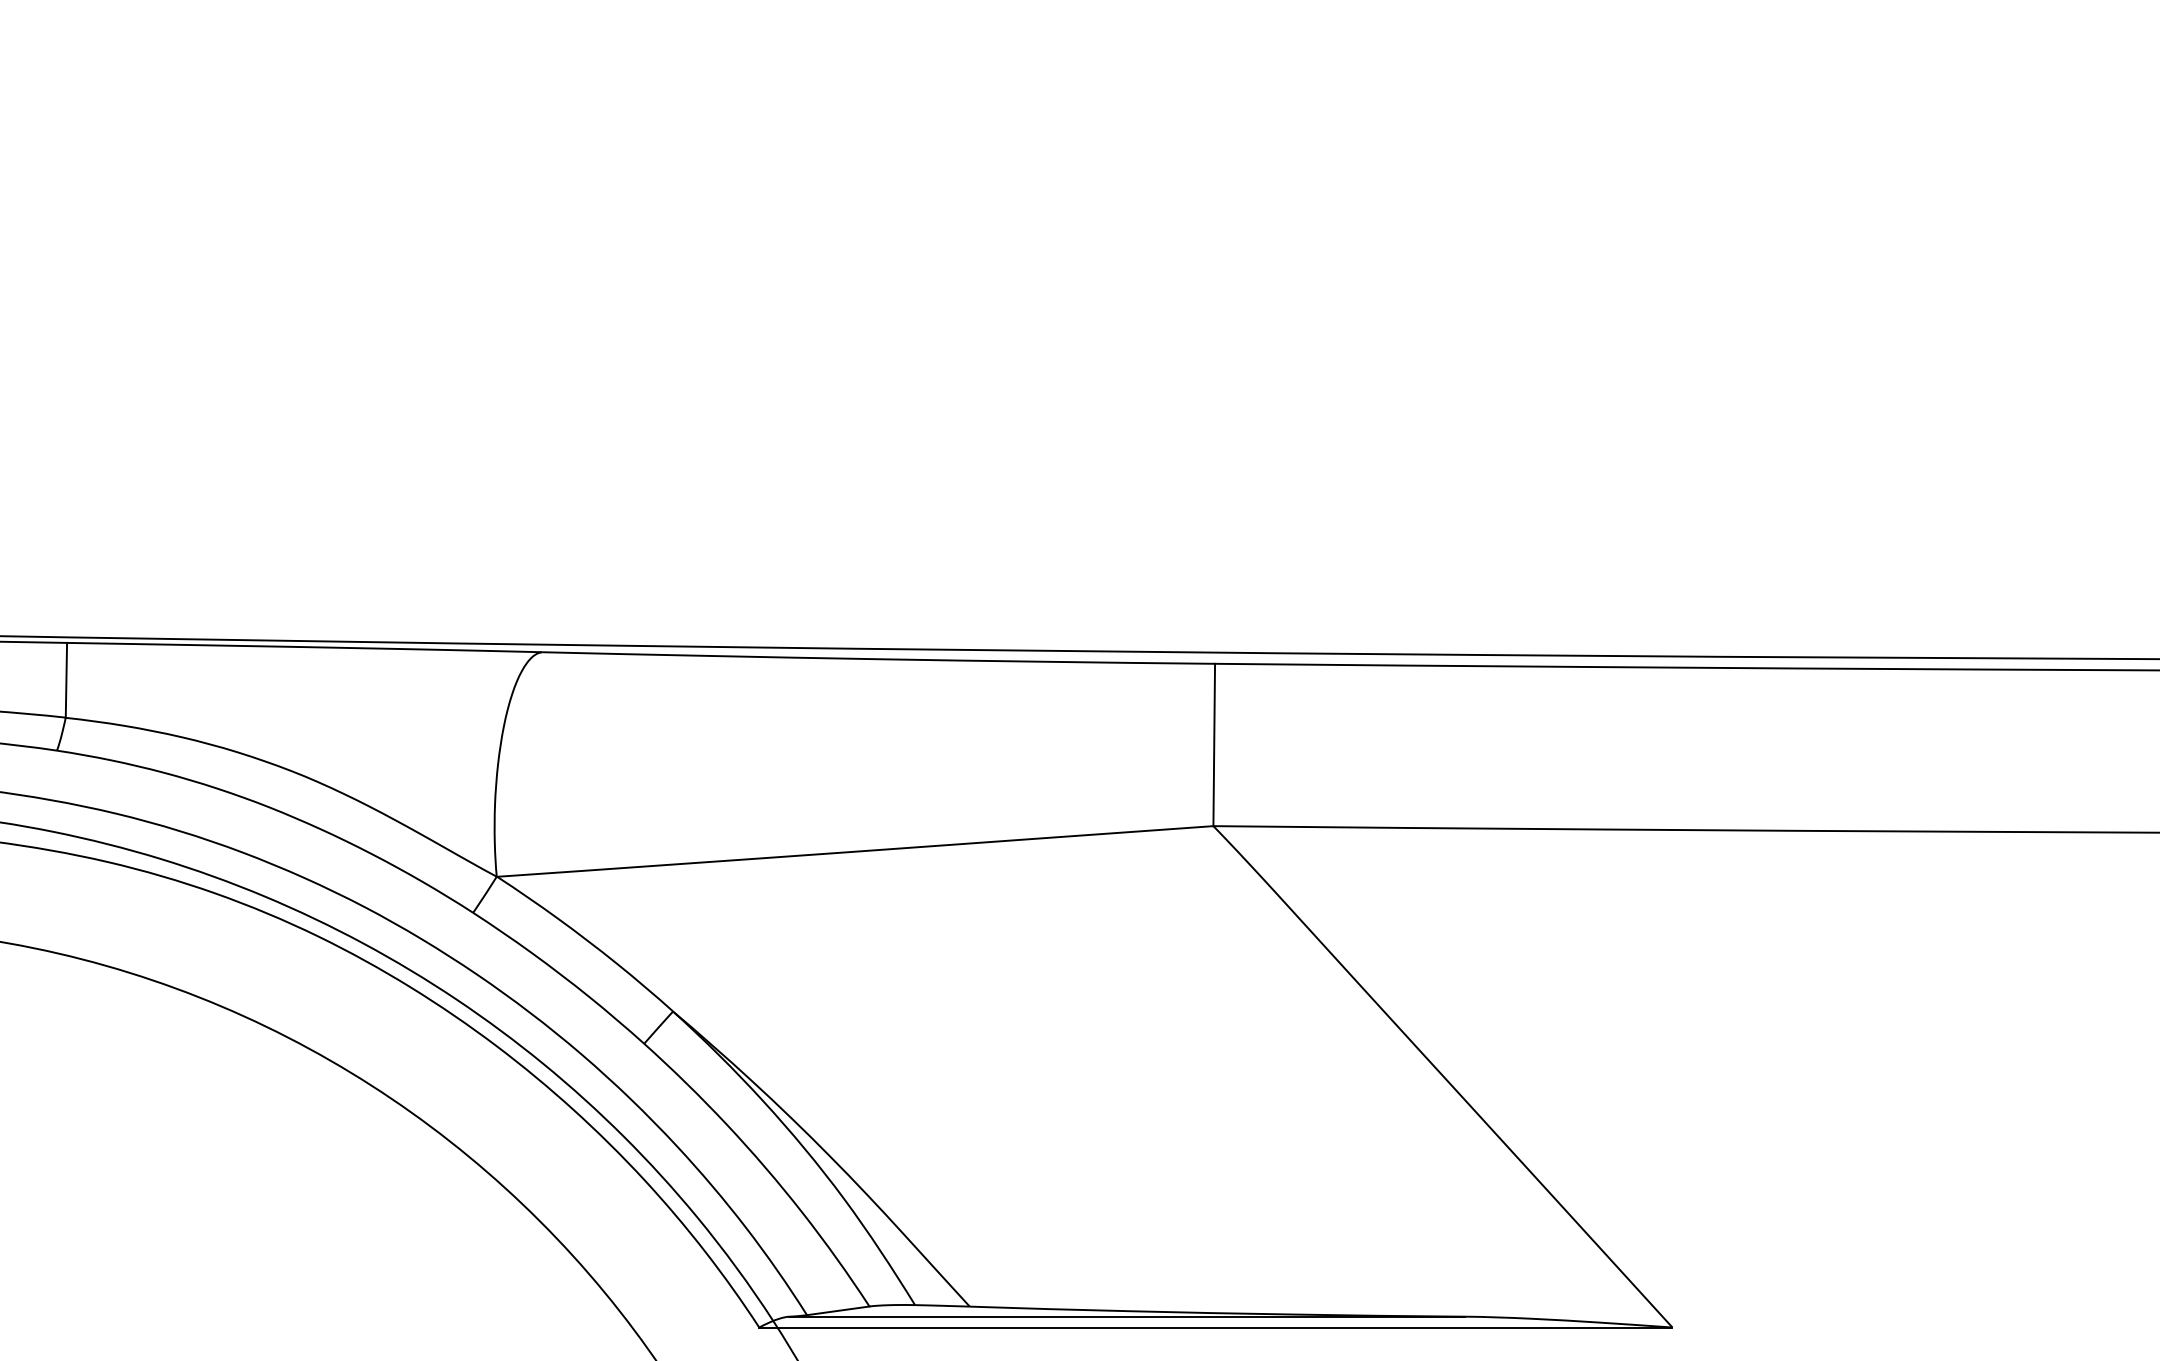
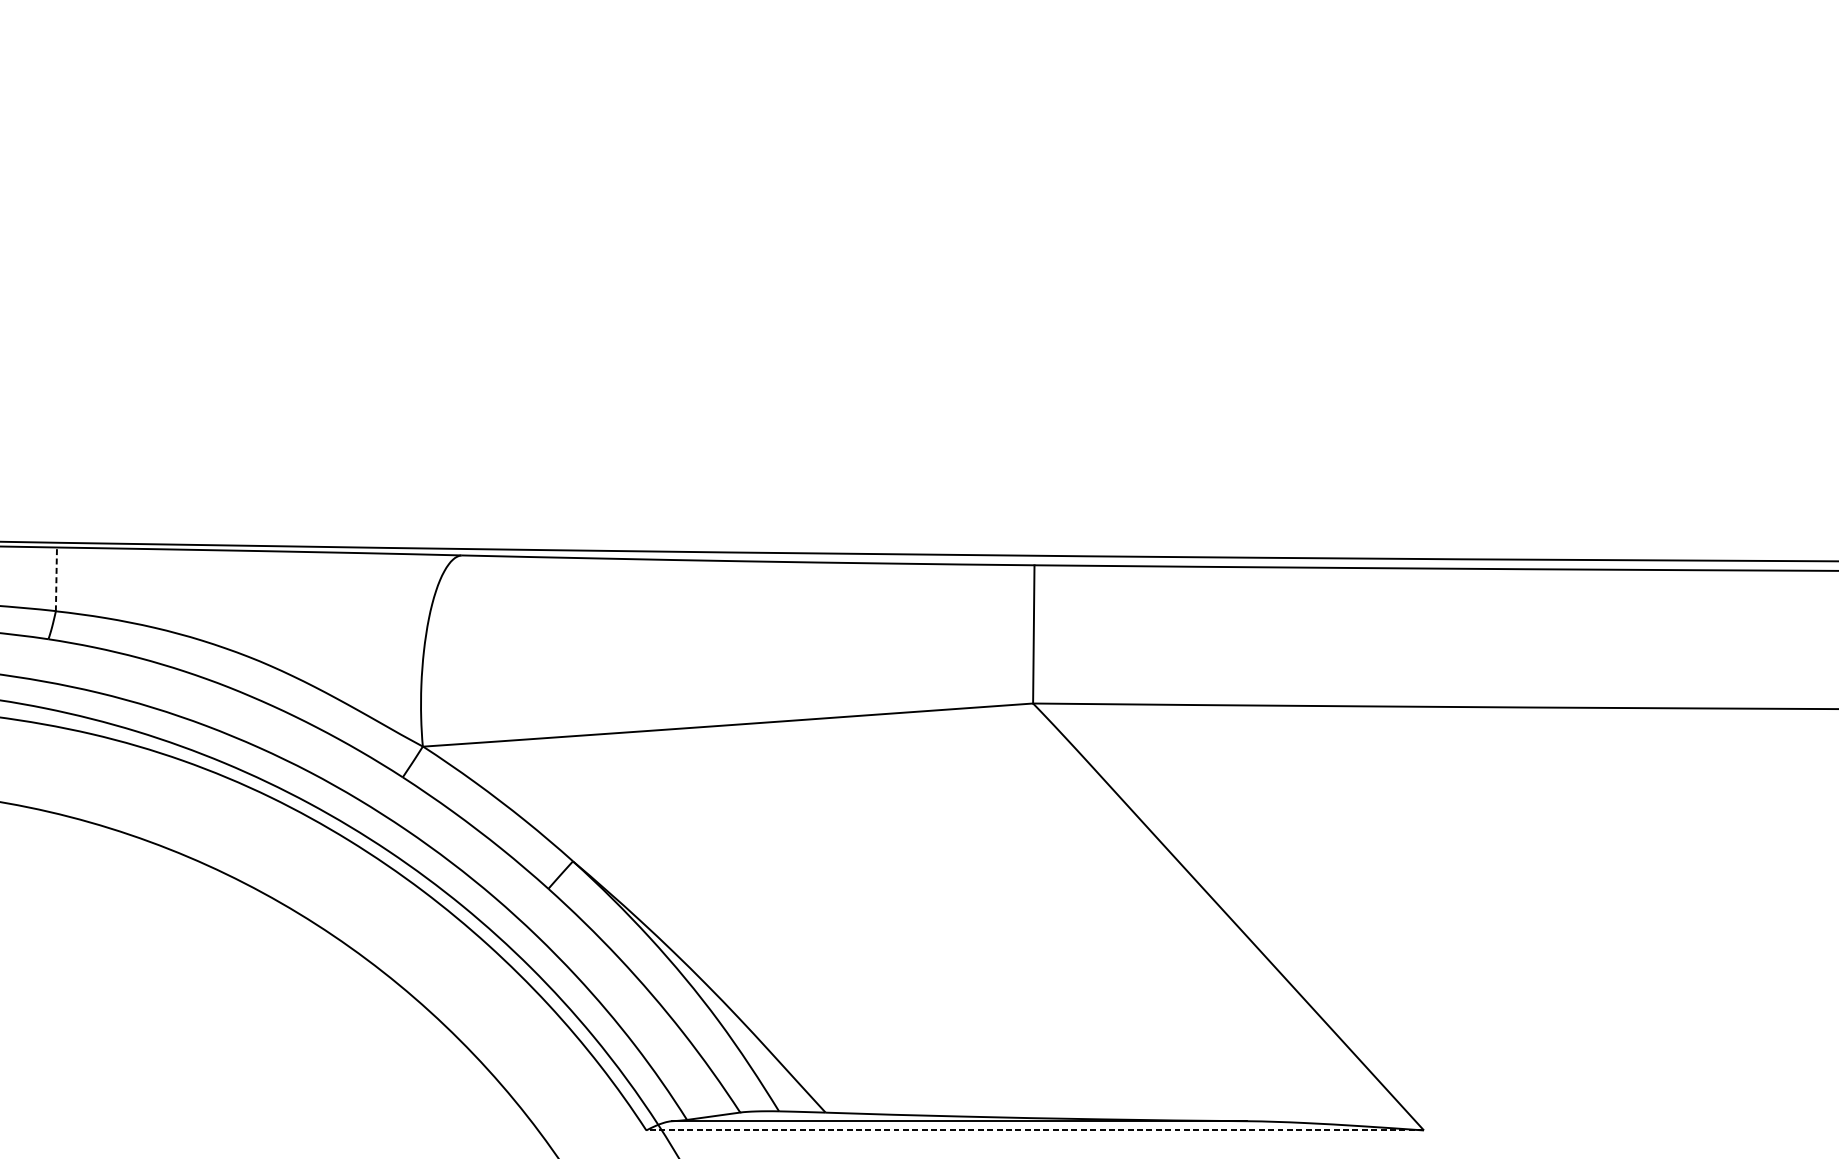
line: (66, 679) -> (56, 578), solid -> dashed
line: (1215, 1327) -> (1034, 1130), solid -> dashed

